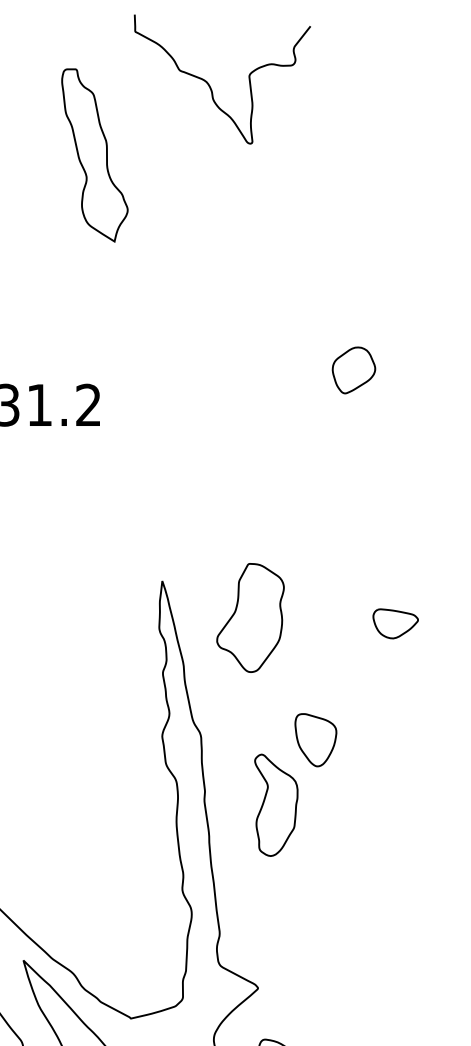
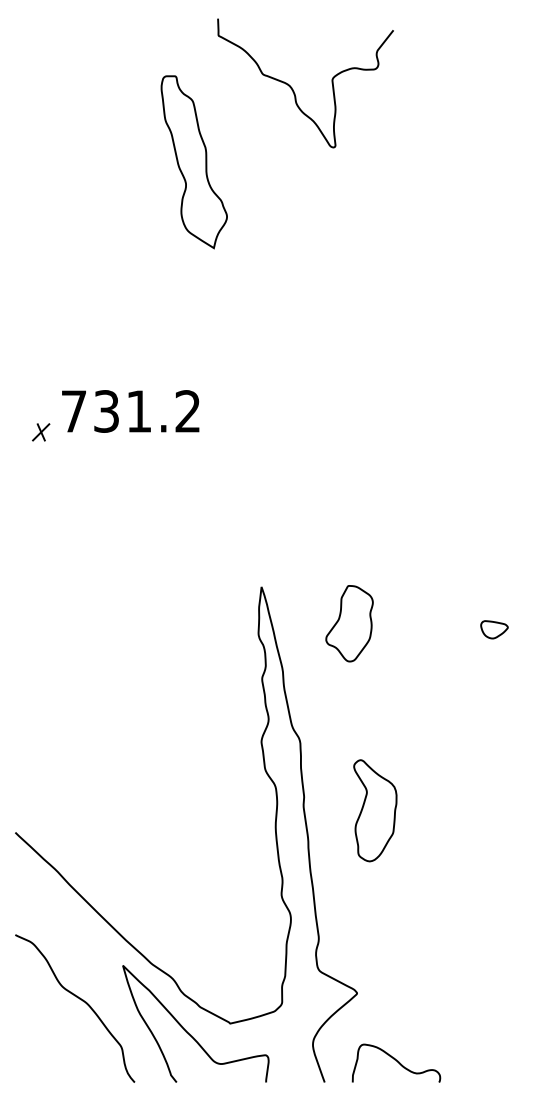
curve: (210, 85) -> (293, 89), moved
part: (353, 370) -> (452, 376), removed
part: (250, 617) -> (349, 623), size x0.7
part: (395, 623) -> (494, 629), size x0.6
part: (315, 739) -> (414, 745), removed

